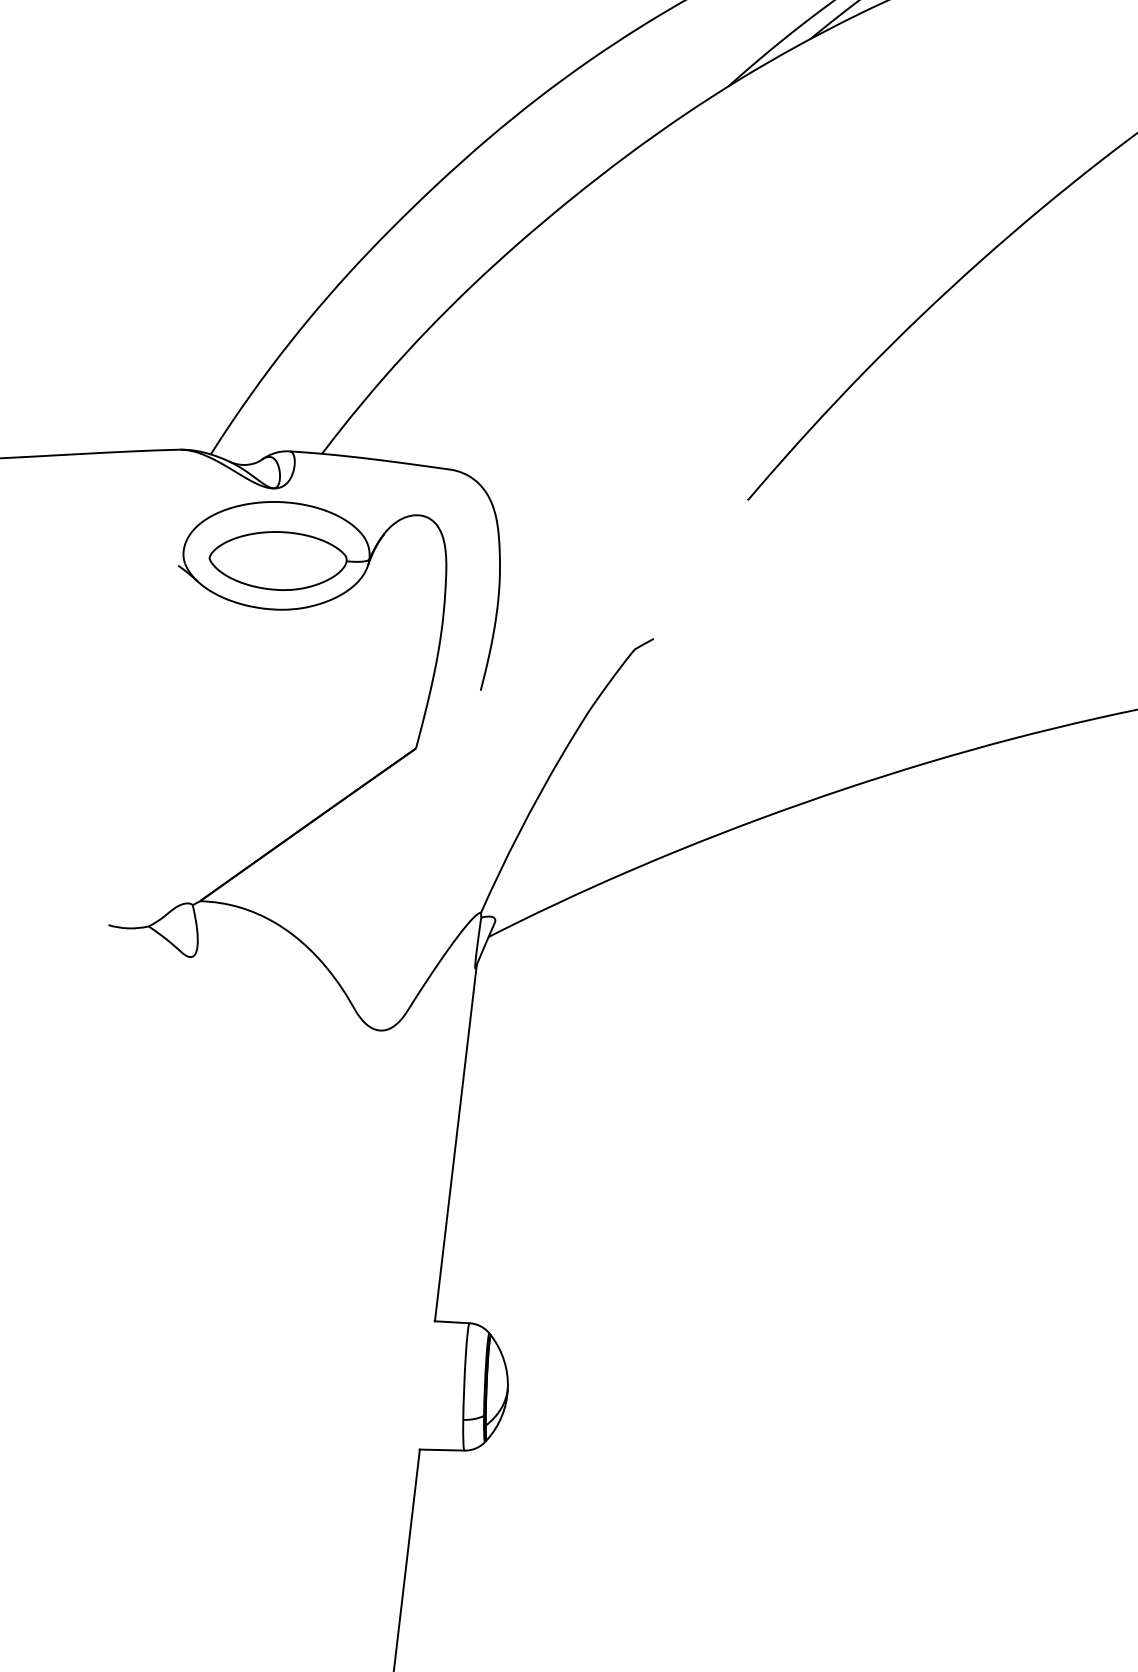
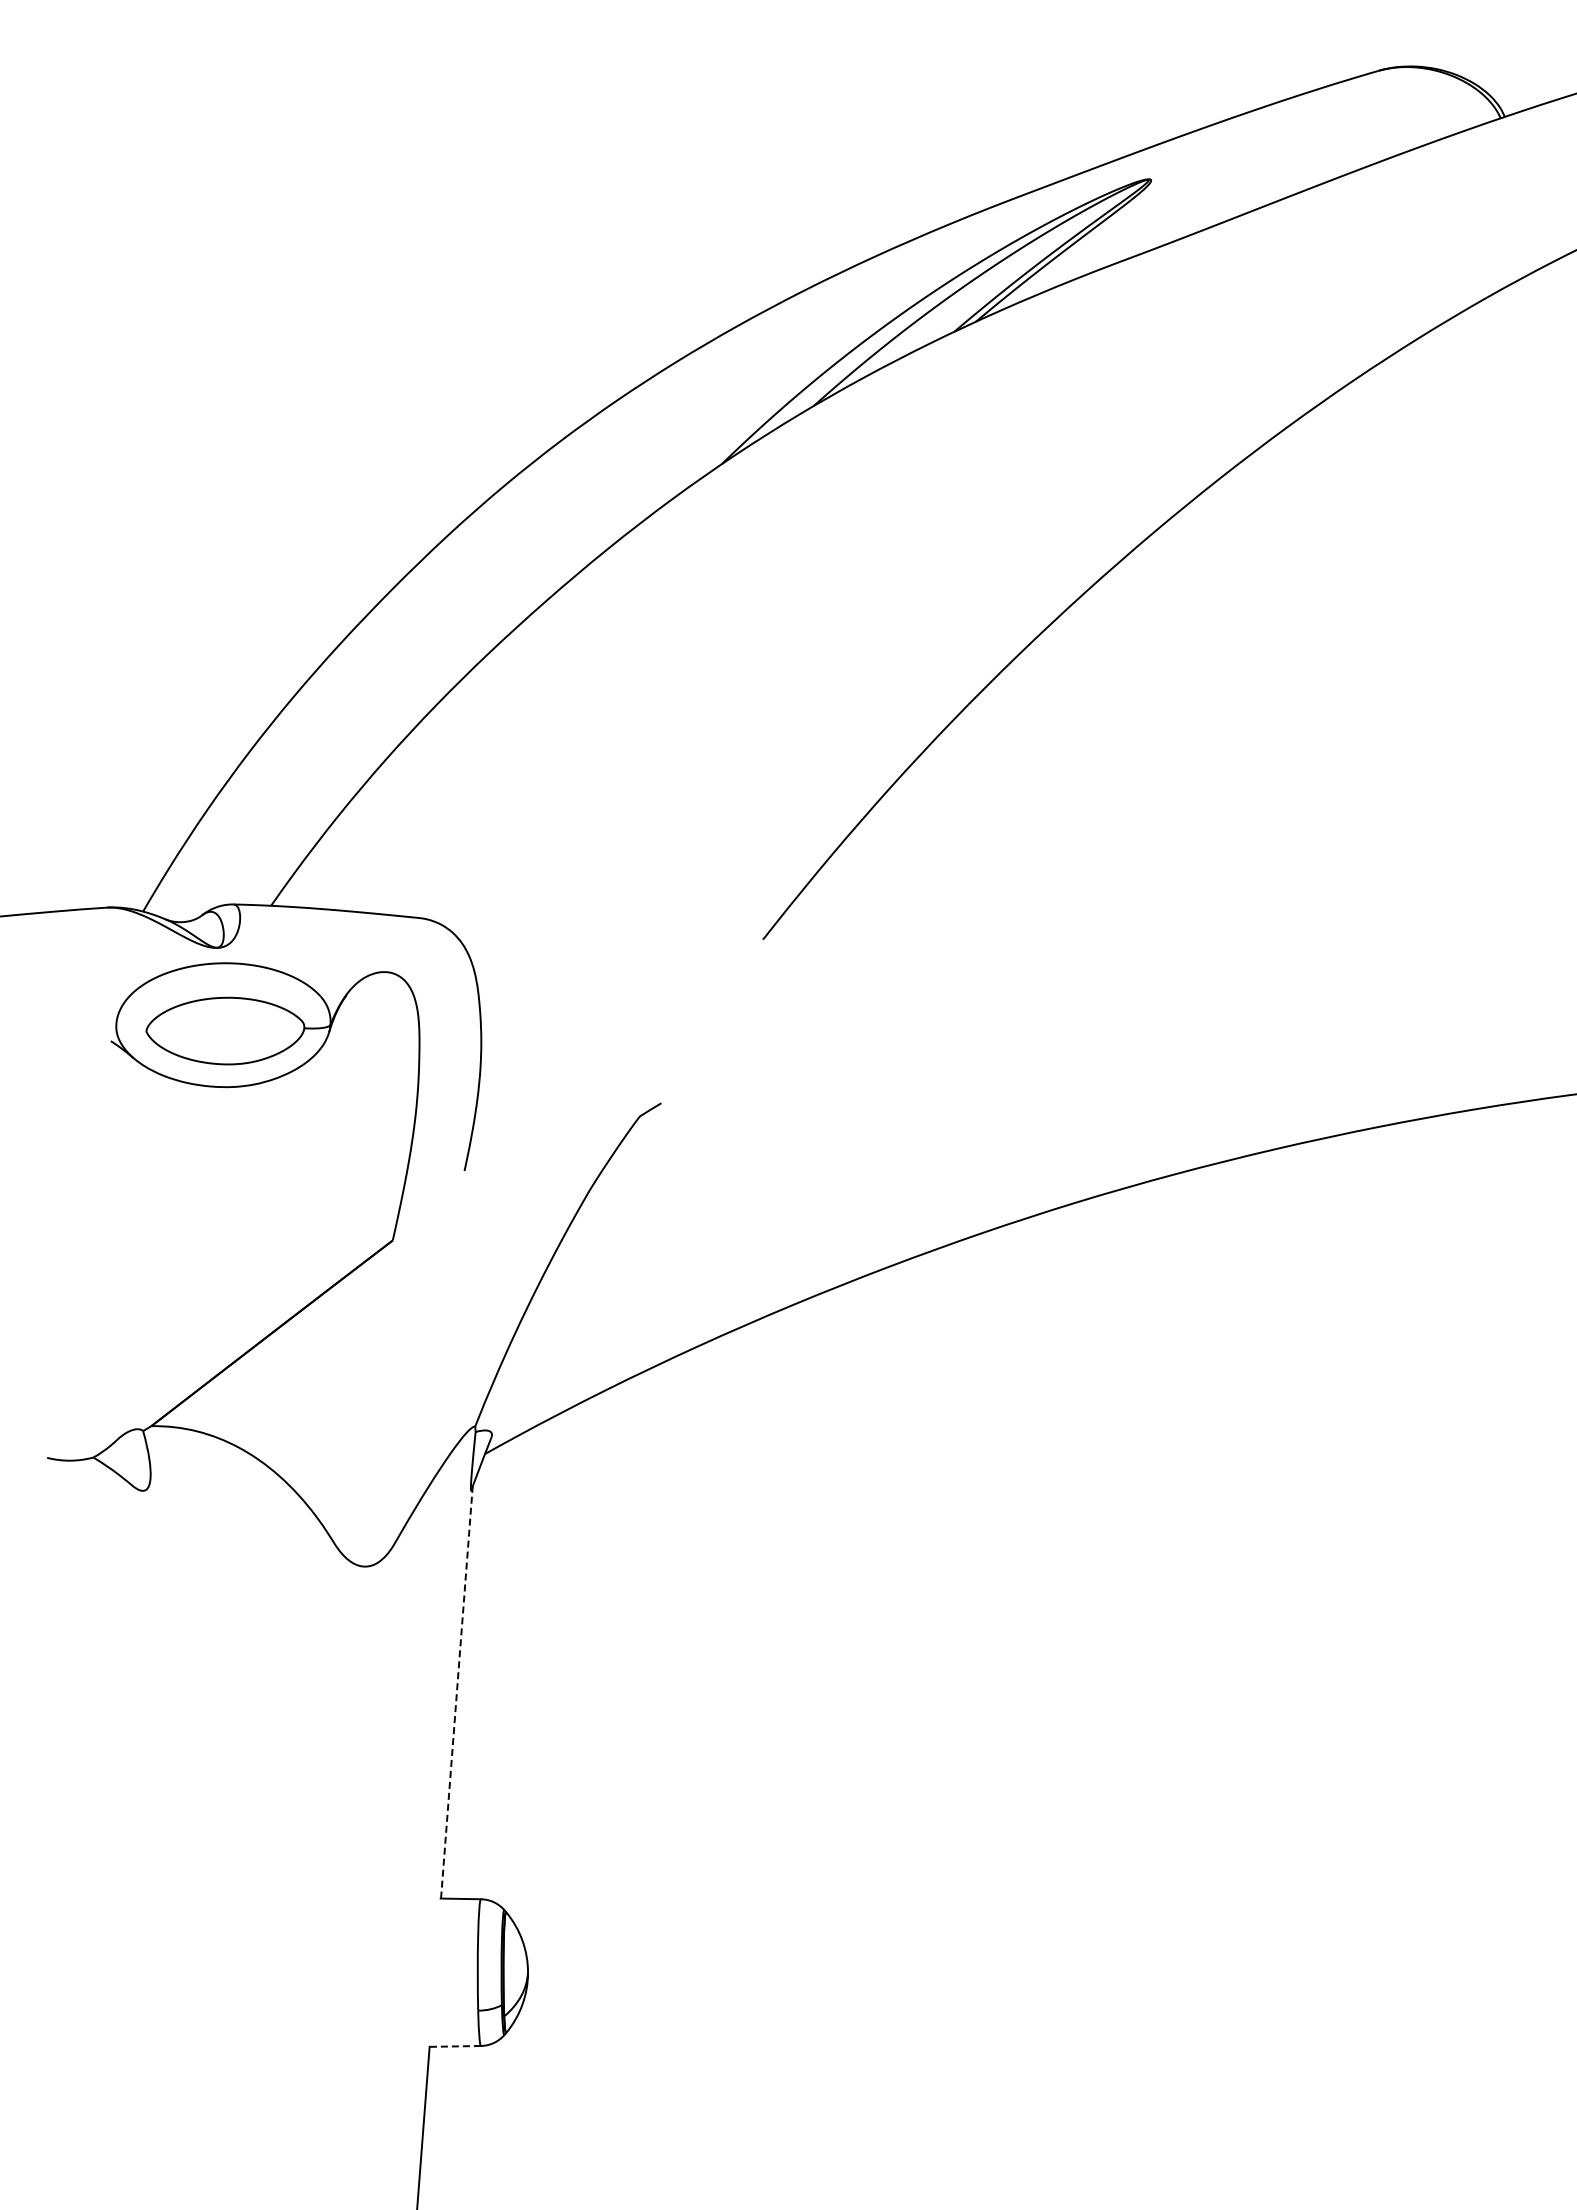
line: (455, 1142) -> (456, 1692), solid -> dashed
line: (442, 1450) -> (455, 2046), solid -> dashed

